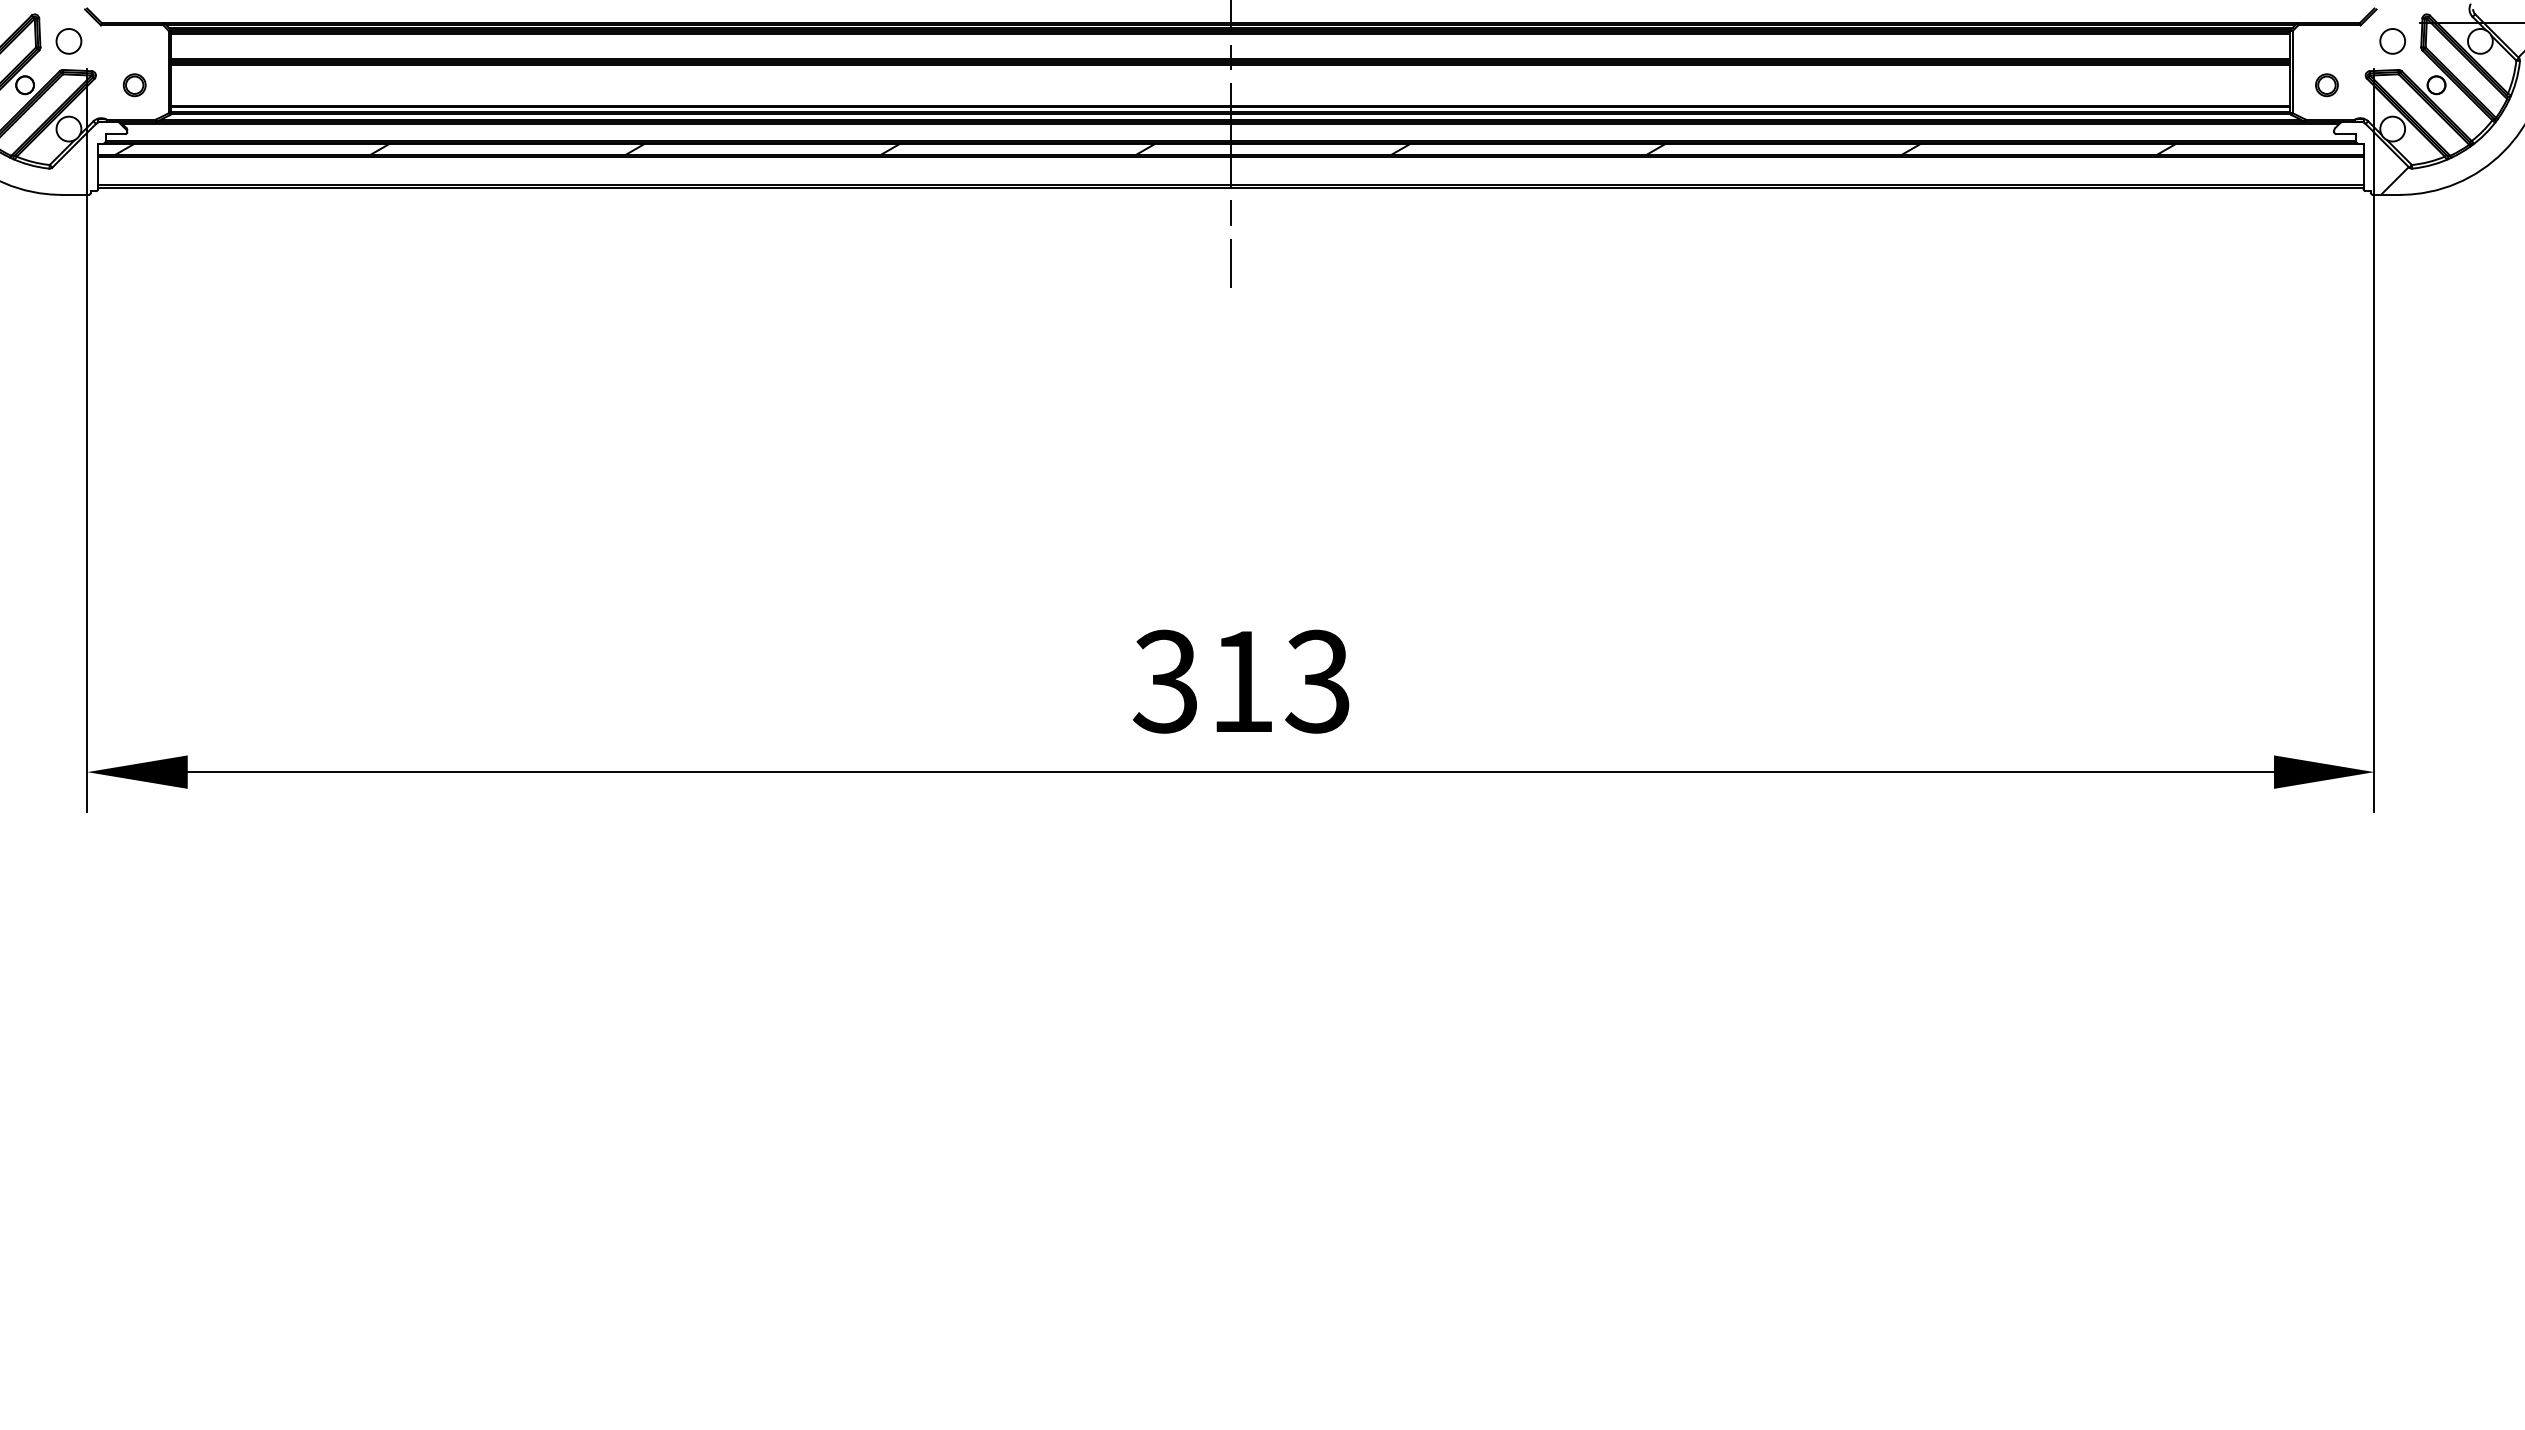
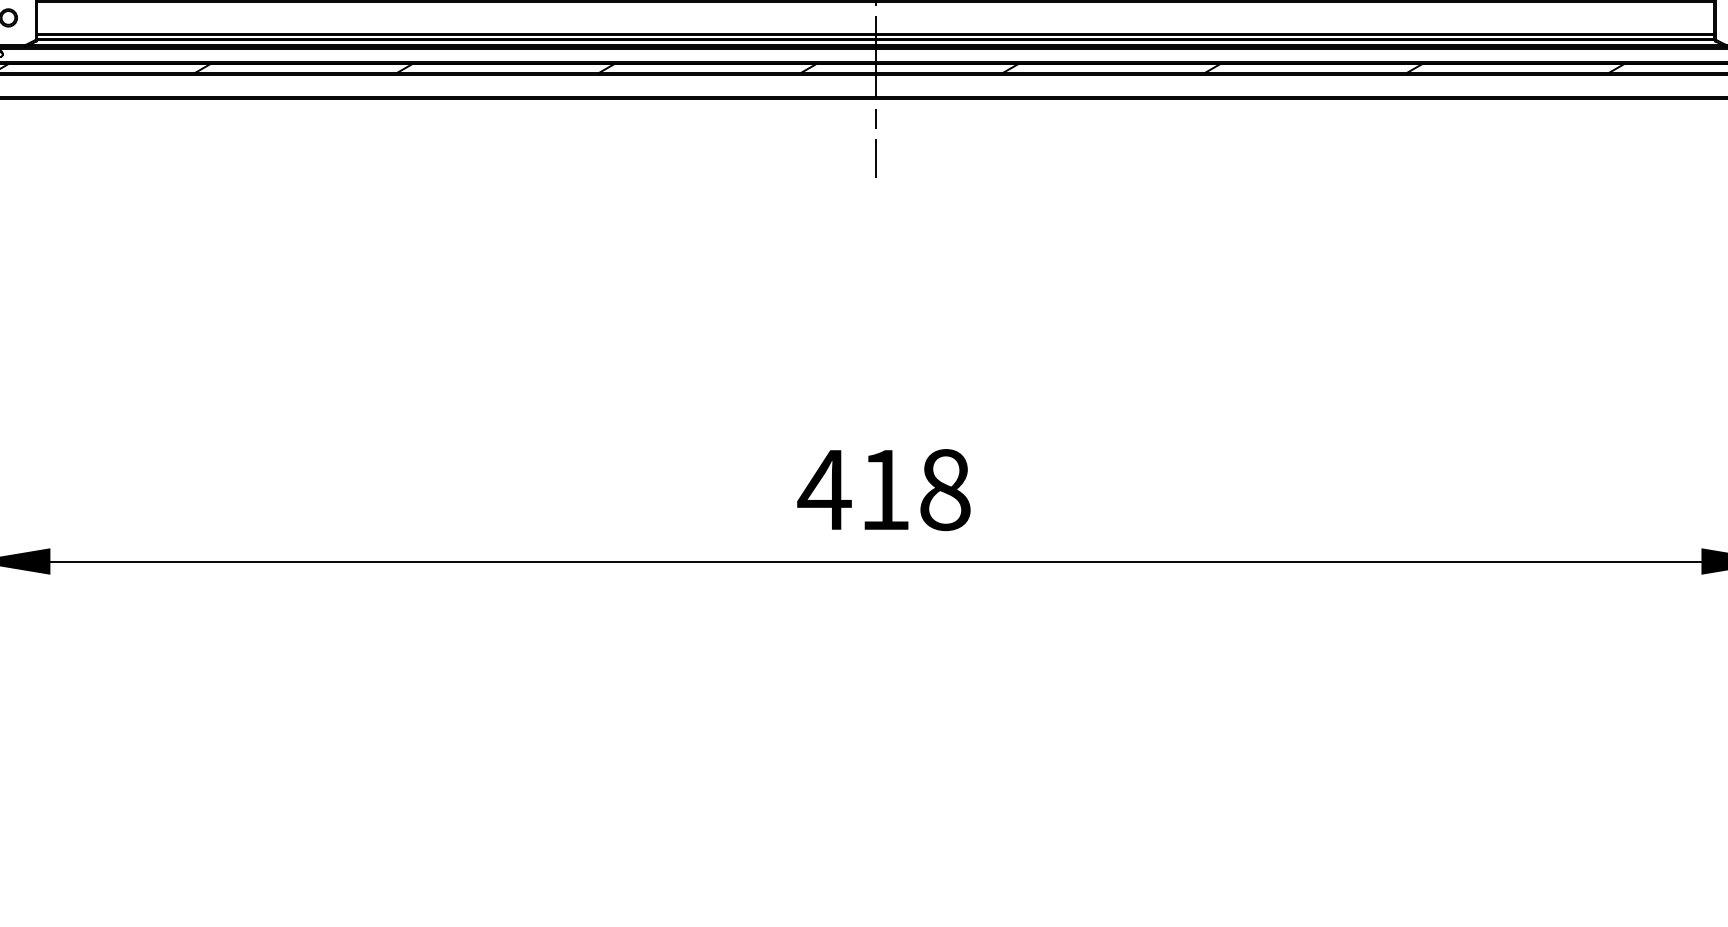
text: (1240, 681) -> (883, 489), 313 -> 418

